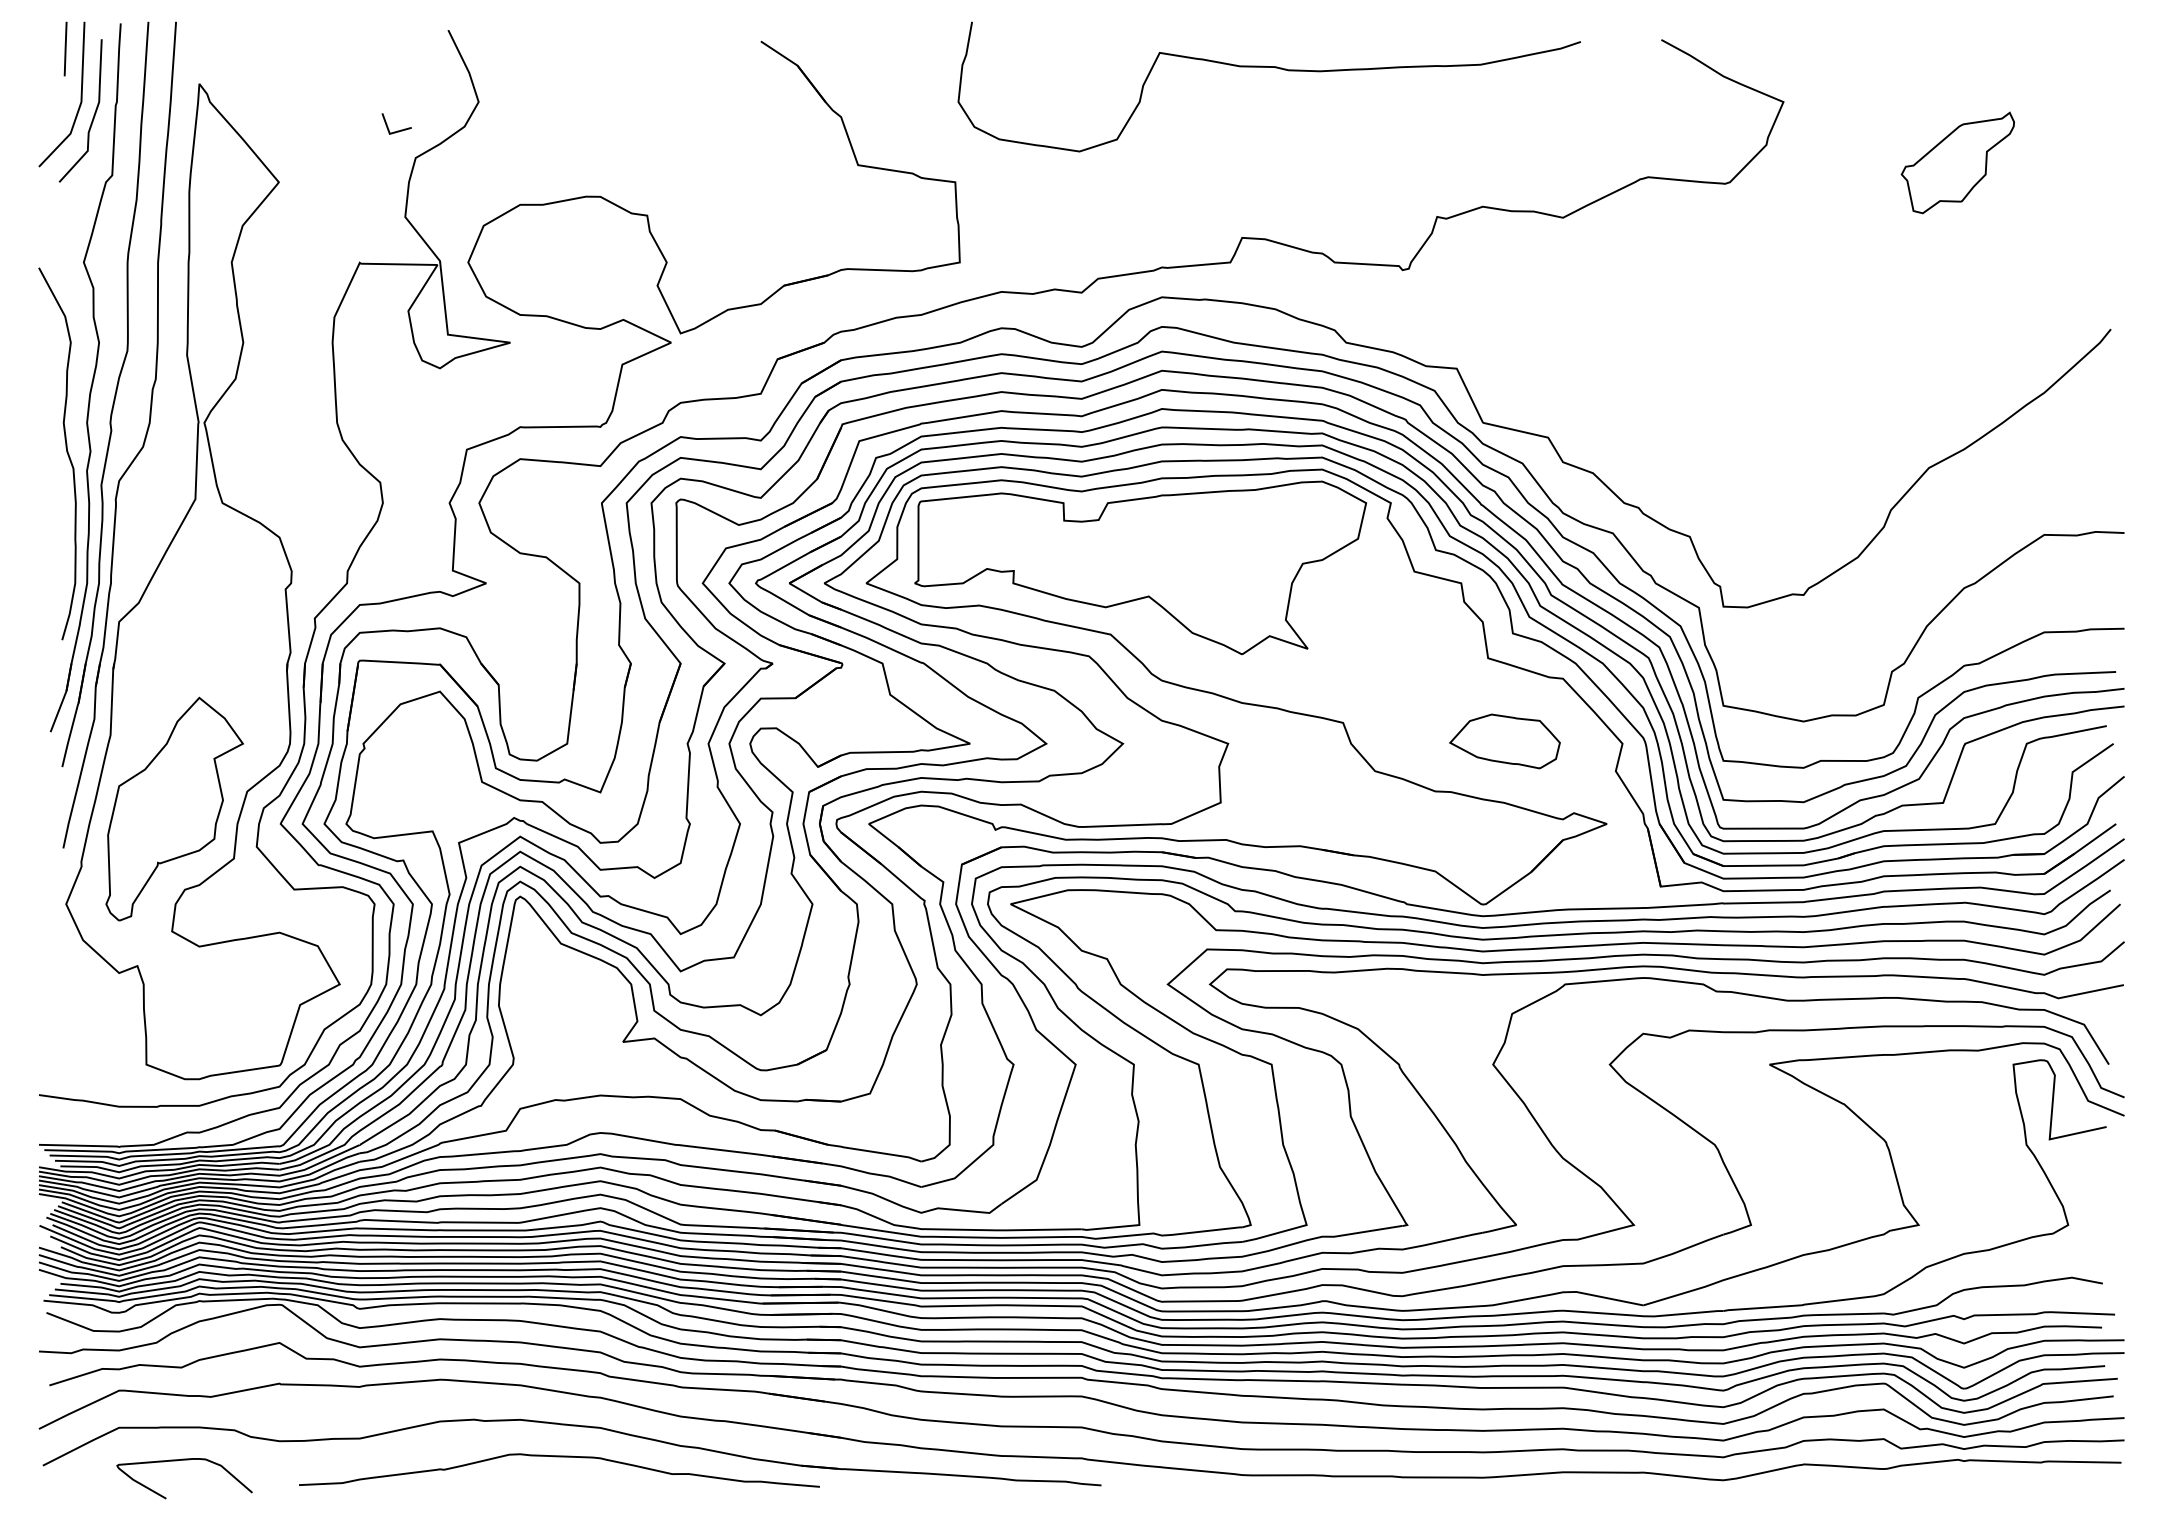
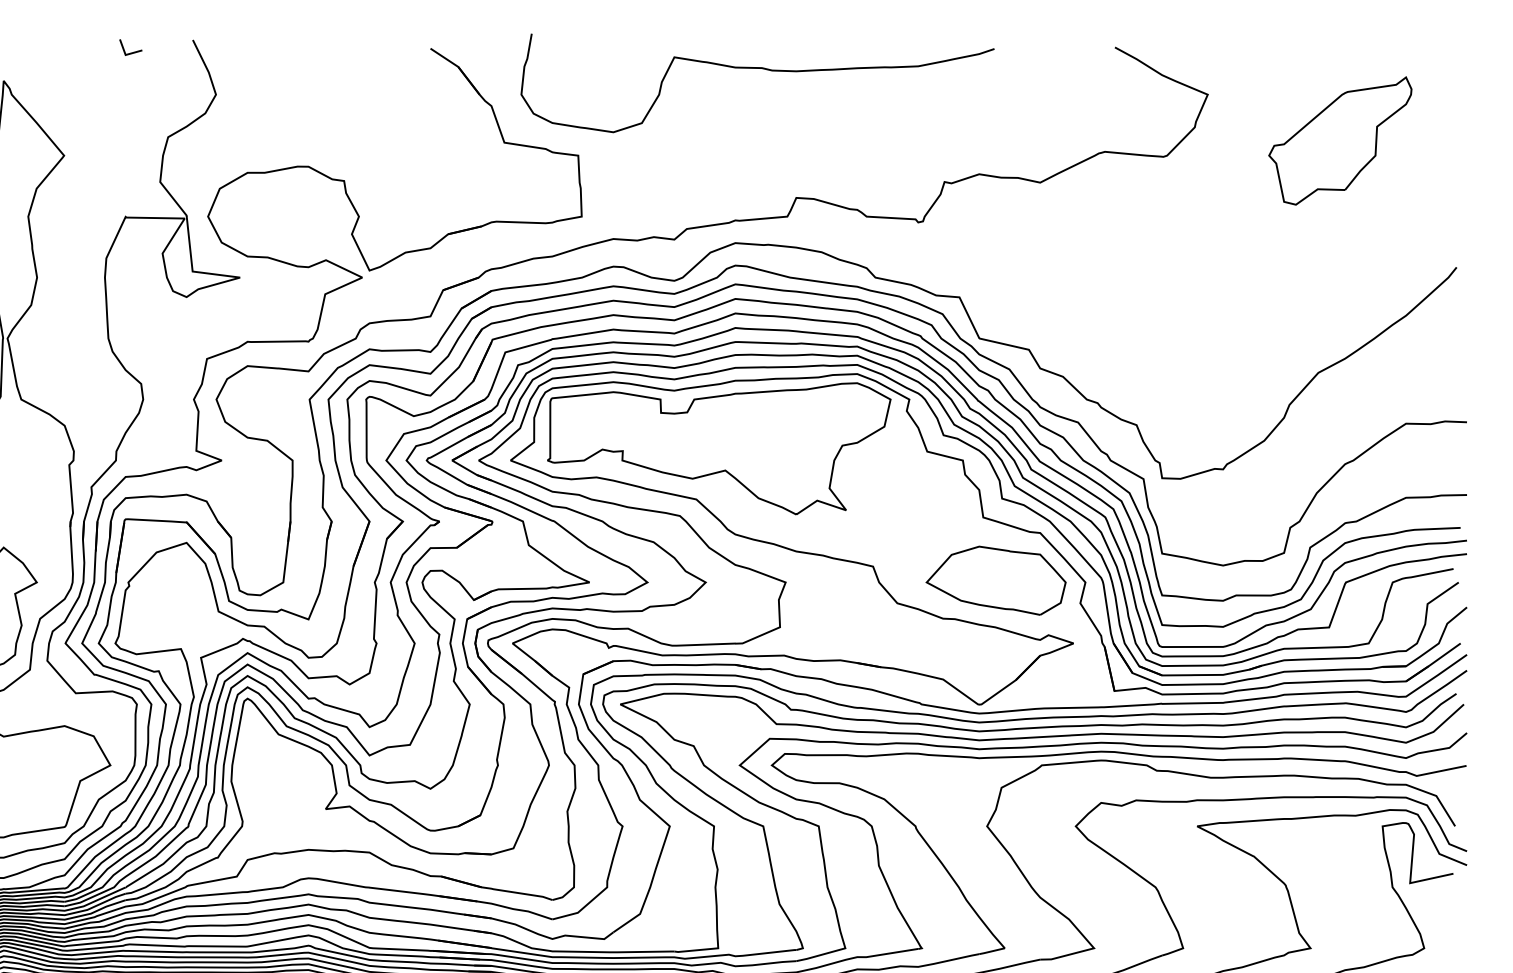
curve: (1268, 67) -> (757, 68), moved
line: (397, 130) -> (131, 52), moved
part: (1957, 162) -> (1340, 140), size x1.67
part: (1504, 741) -> (995, 580), size x1.67

